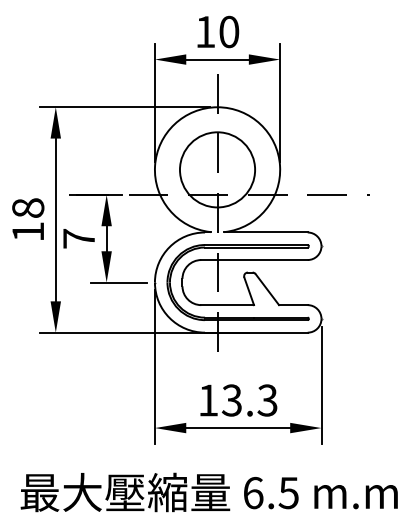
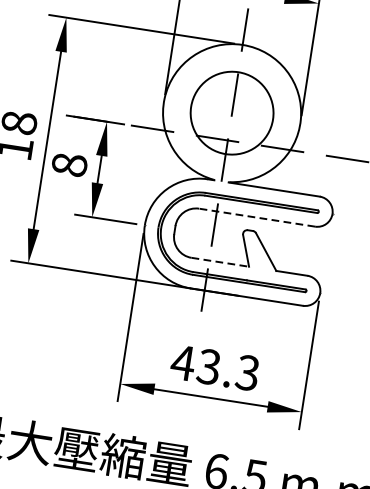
text: (79, 238) -> (70, 164), 7 -> 8
line: (254, 260) -> (257, 218), solid -> dashed
line: (228, 305) -> (221, 262), solid -> dashed
text: (208, 400) -> (183, 362), 13.3 -> 43.3

